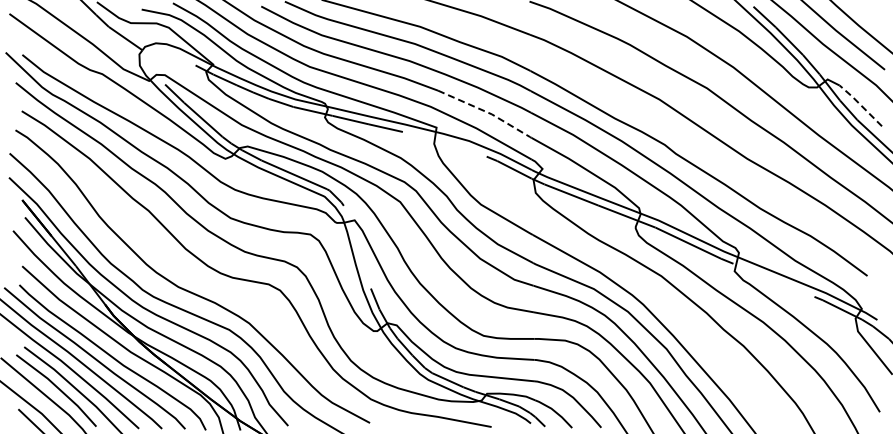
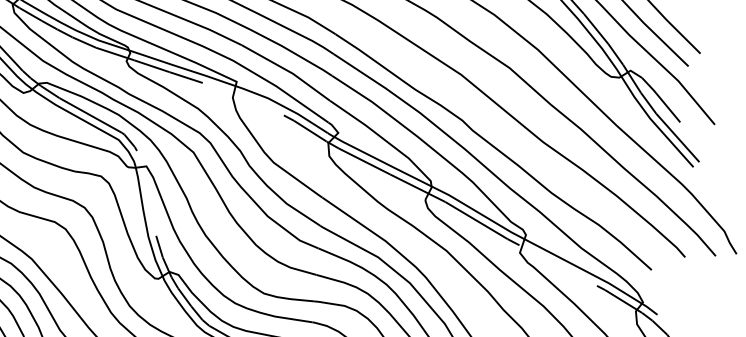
line: (860, 104) -> (660, 98), dashed -> solid
line: (487, 112) -> (288, 71), dashed -> solid

